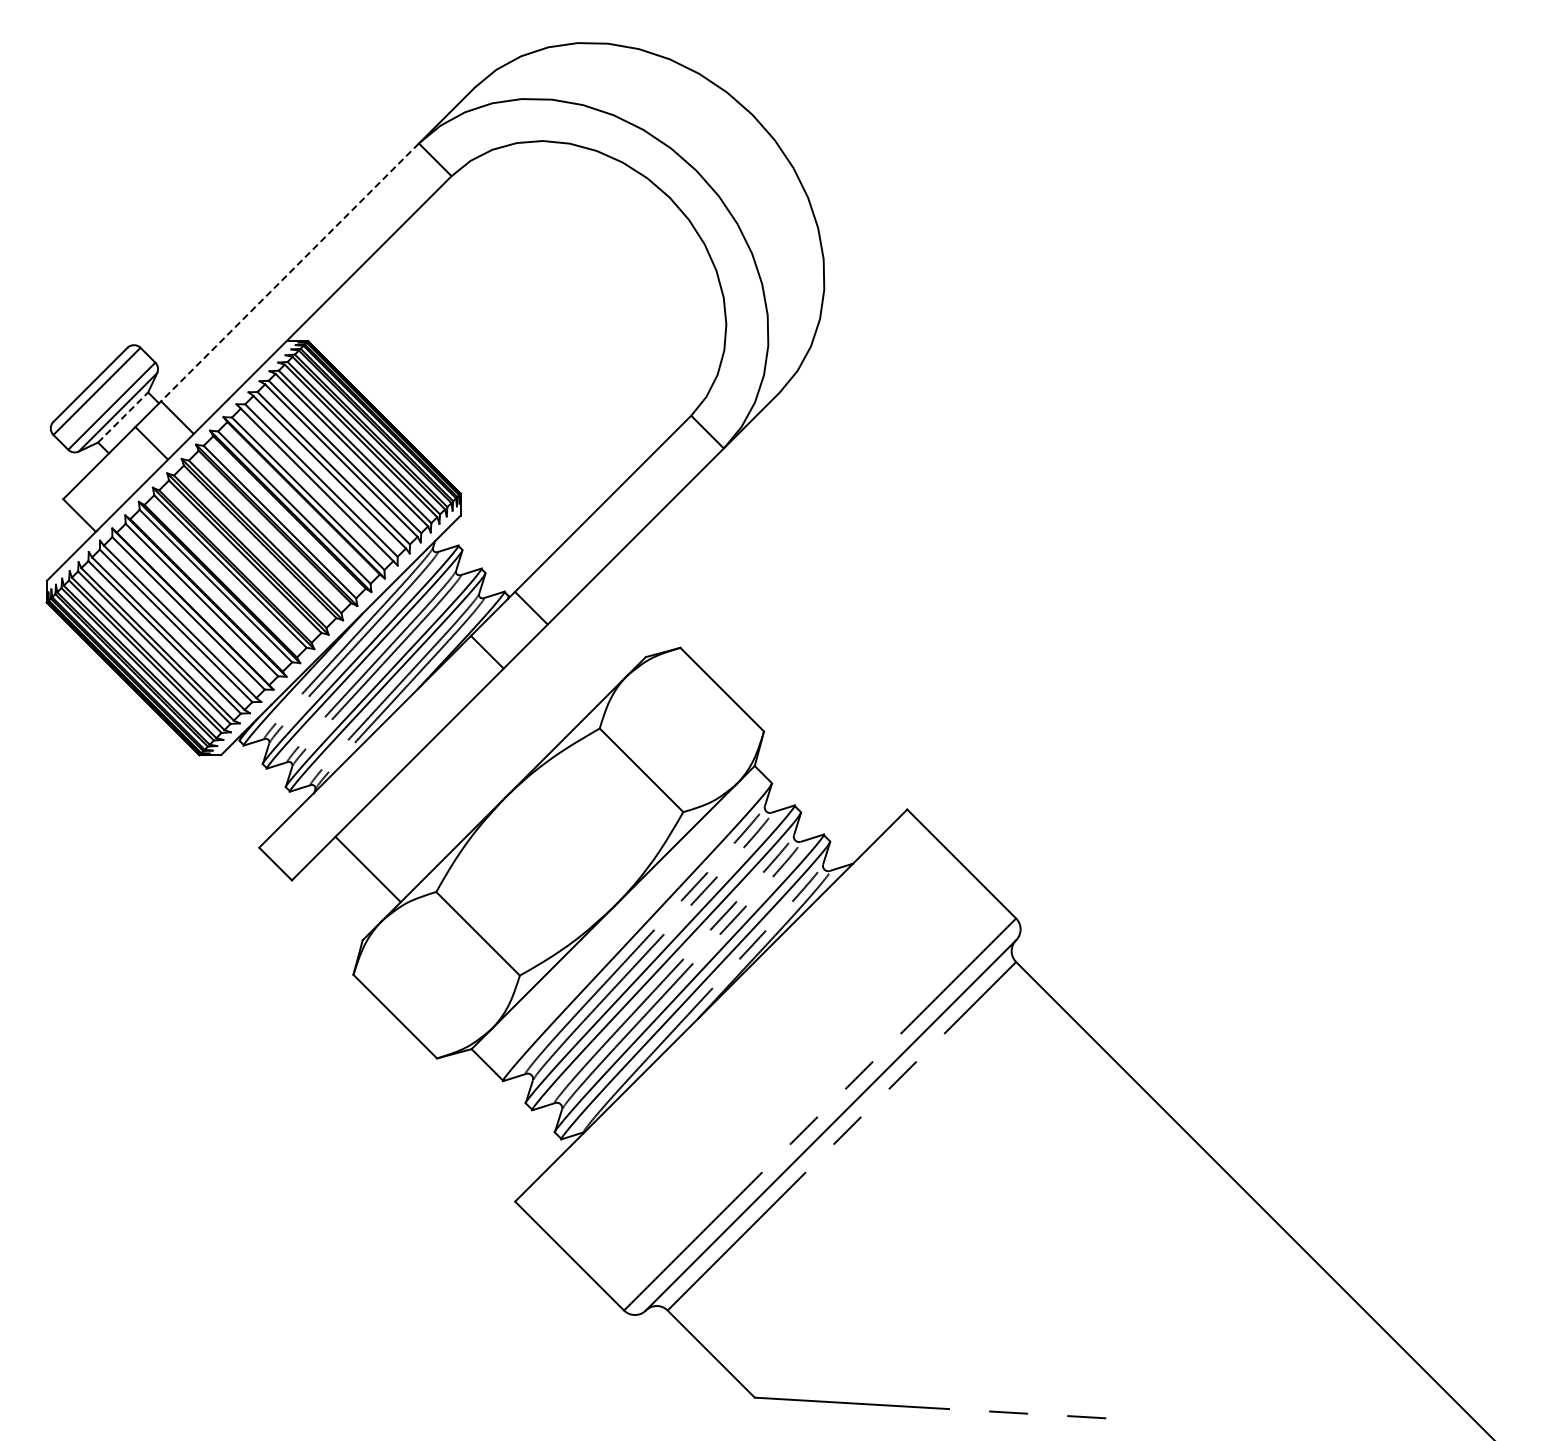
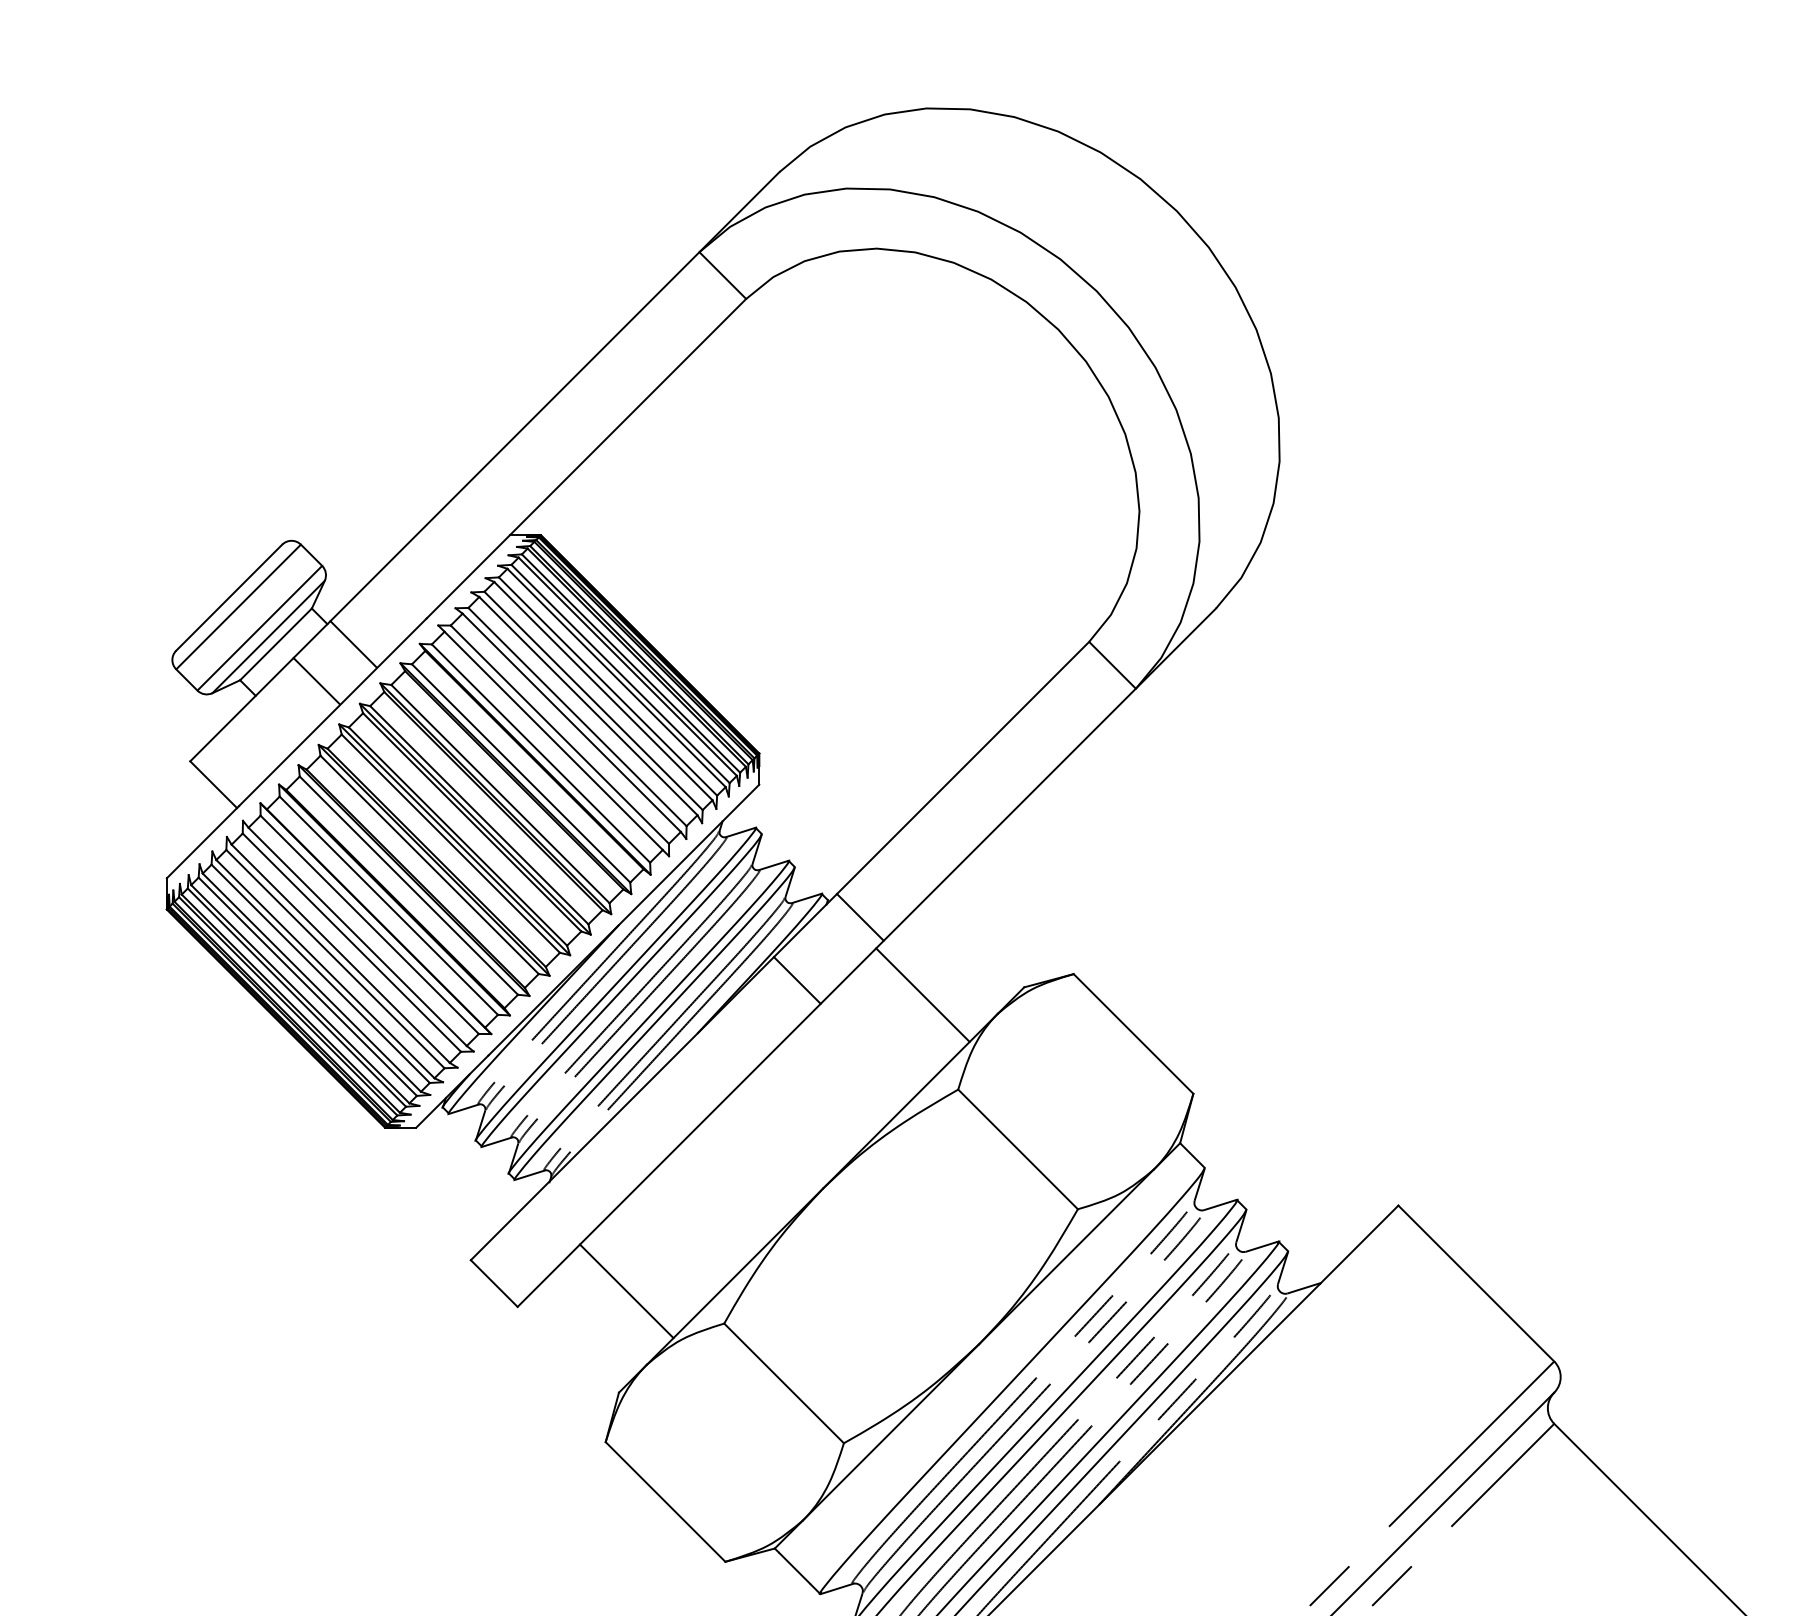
line: (289, 272) -> (514, 436), dashed -> solid
line: (123, 417) -> (276, 644), dashed -> solid
line: (574, 662) -> (922, 995), added

